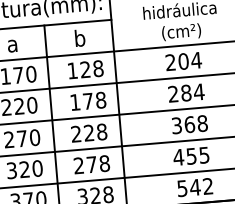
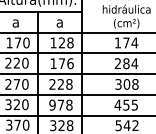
text: (78, 37) -> (59, 21), b -> a
text: (176, 61) -> (121, 42), 204 -> 174
text: (101, 100) -> (70, 63), 178 -> 176
text: (189, 124) -> (126, 84), 368 -> 308
text: (78, 164) -> (52, 104), 278 -> 978

